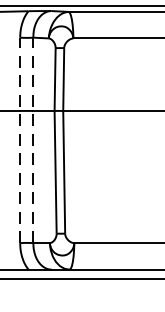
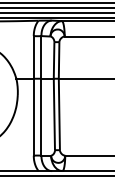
line: (19, 139) -> (33, 95), dashed -> solid
line: (33, 139) -> (41, 95), dashed -> solid

